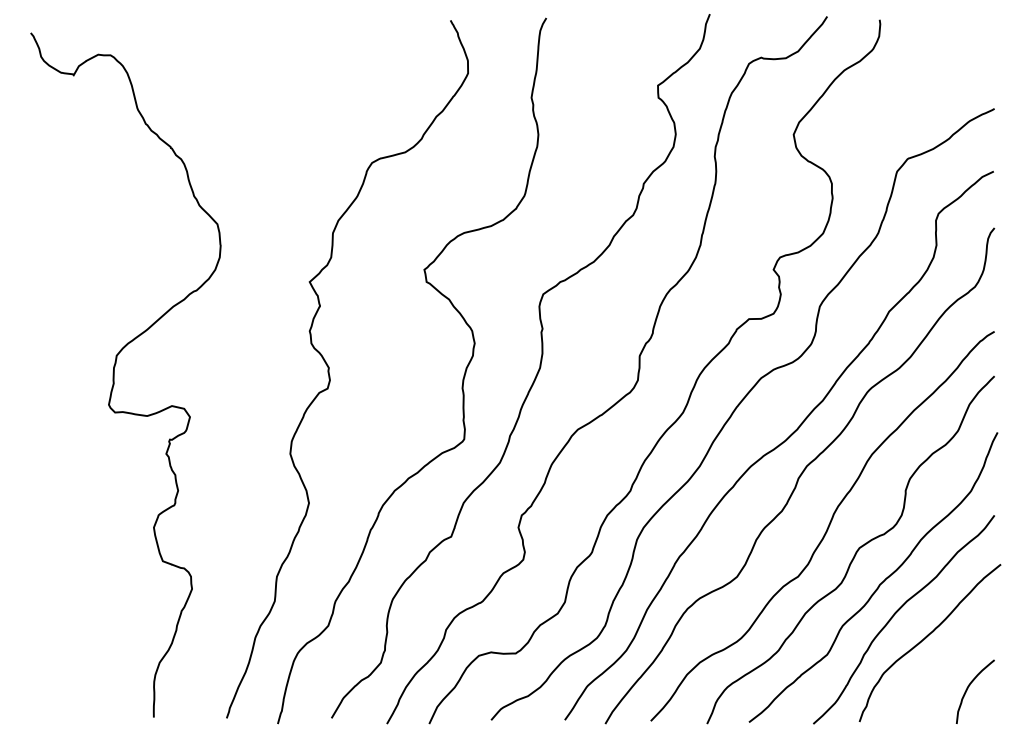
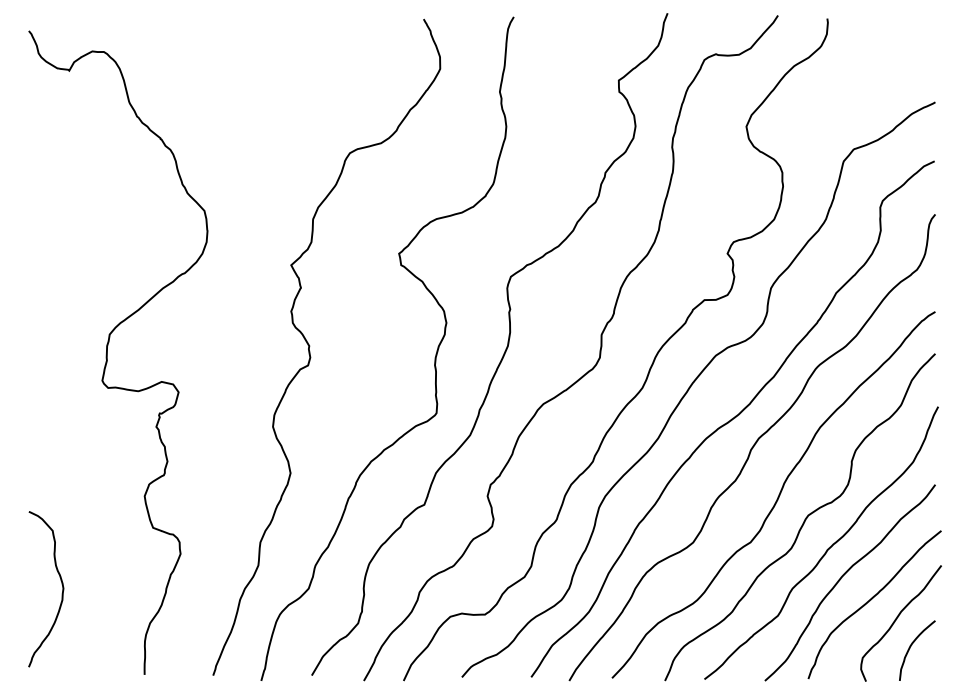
curve: (65, 631) -> (61, 593), added
curve: (954, 658) -> (897, 619), added

